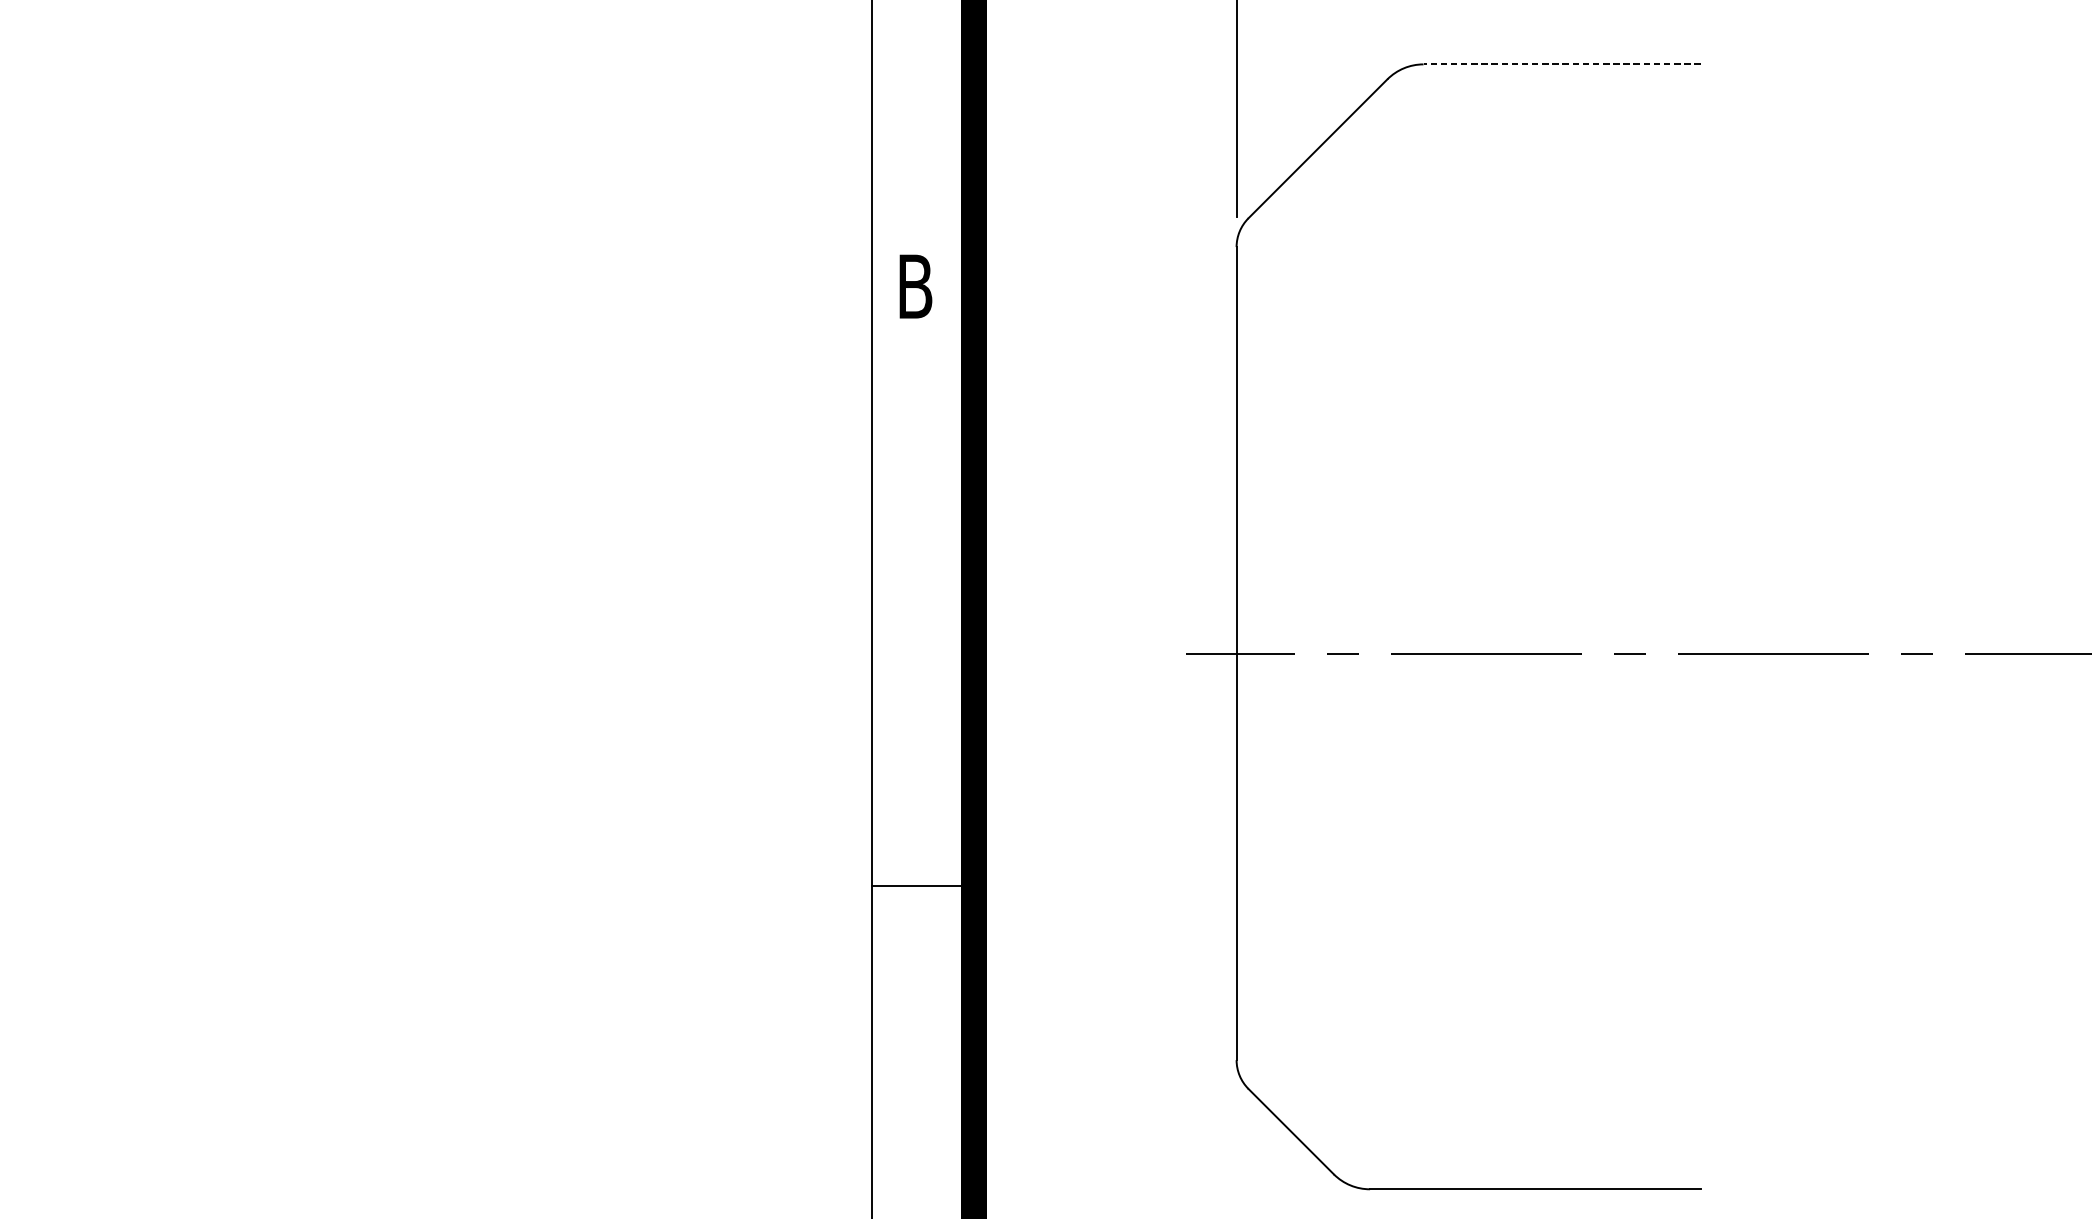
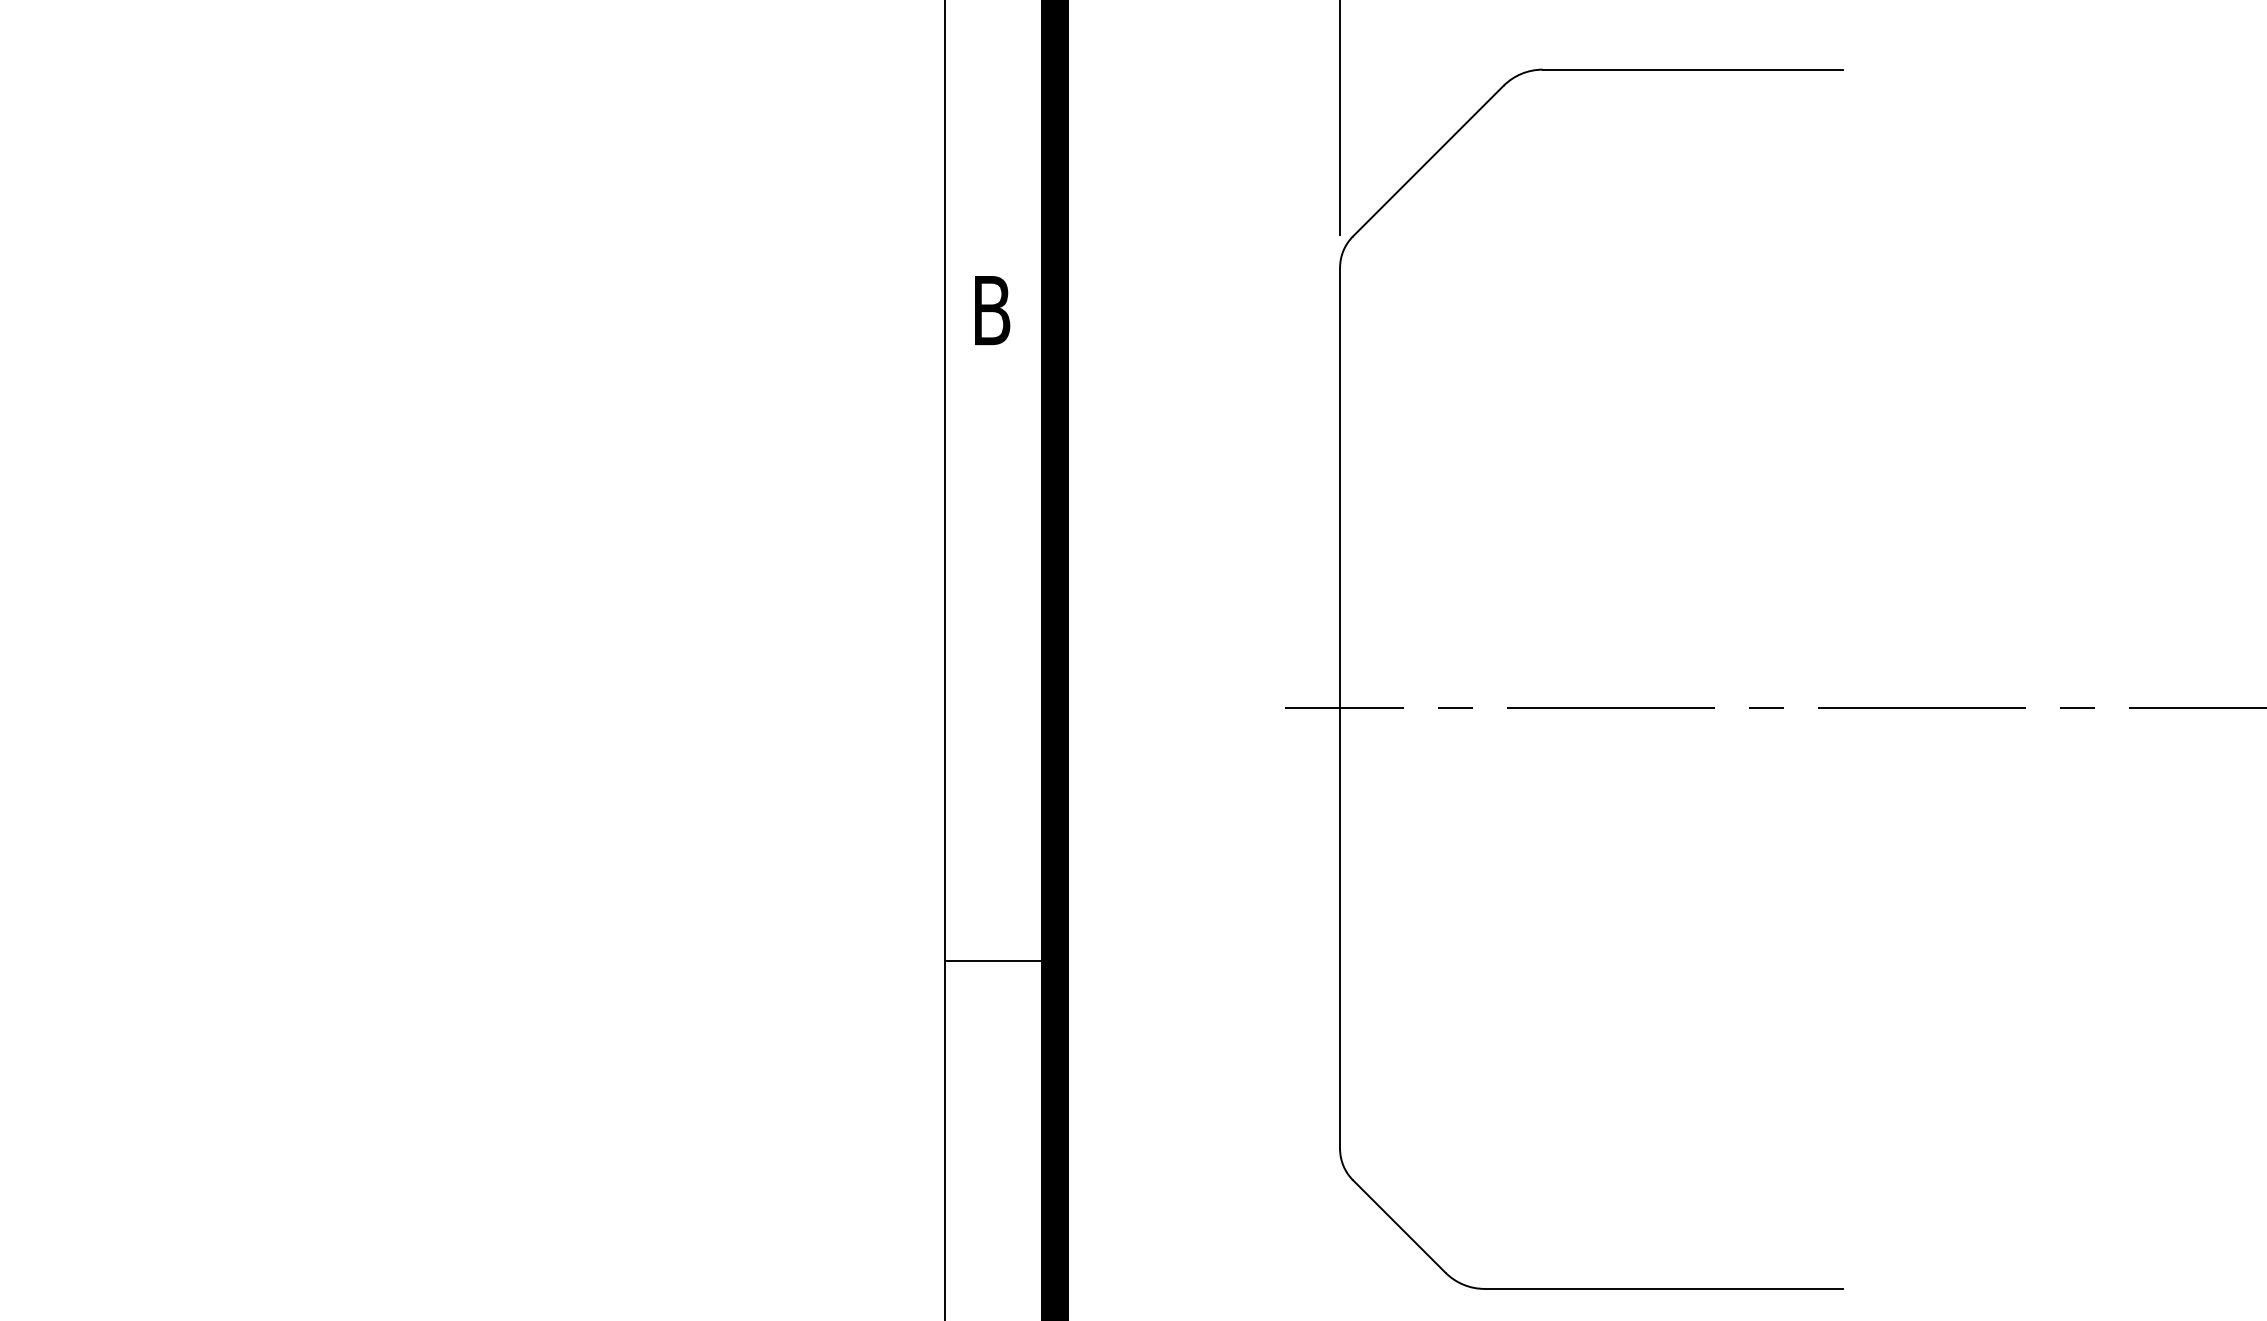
line: (1561, 64) -> (1692, 69), dashed -> solid

